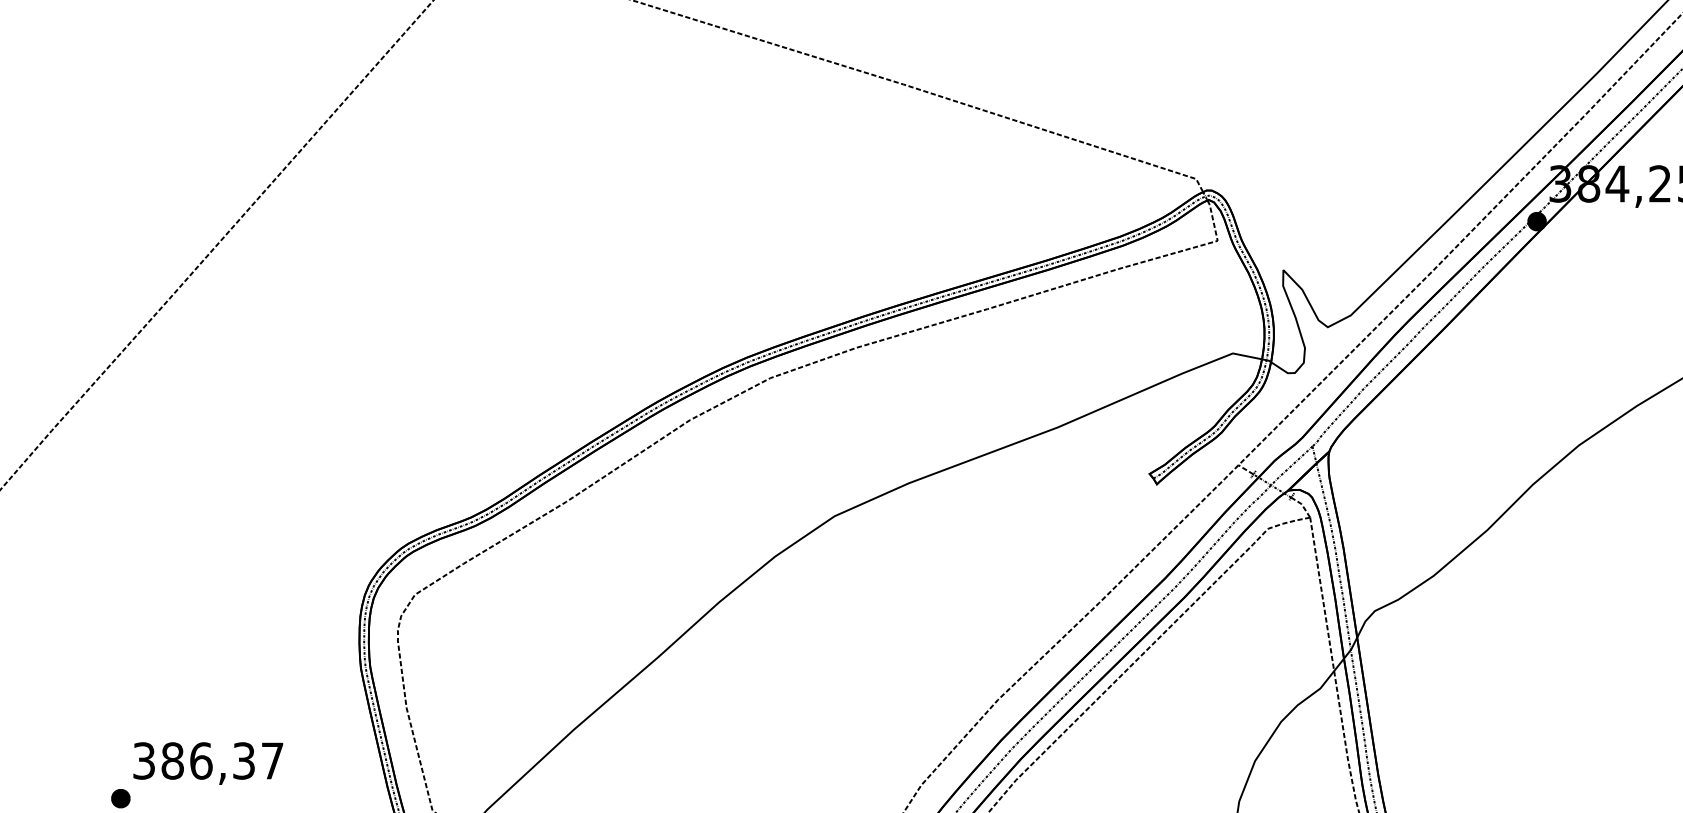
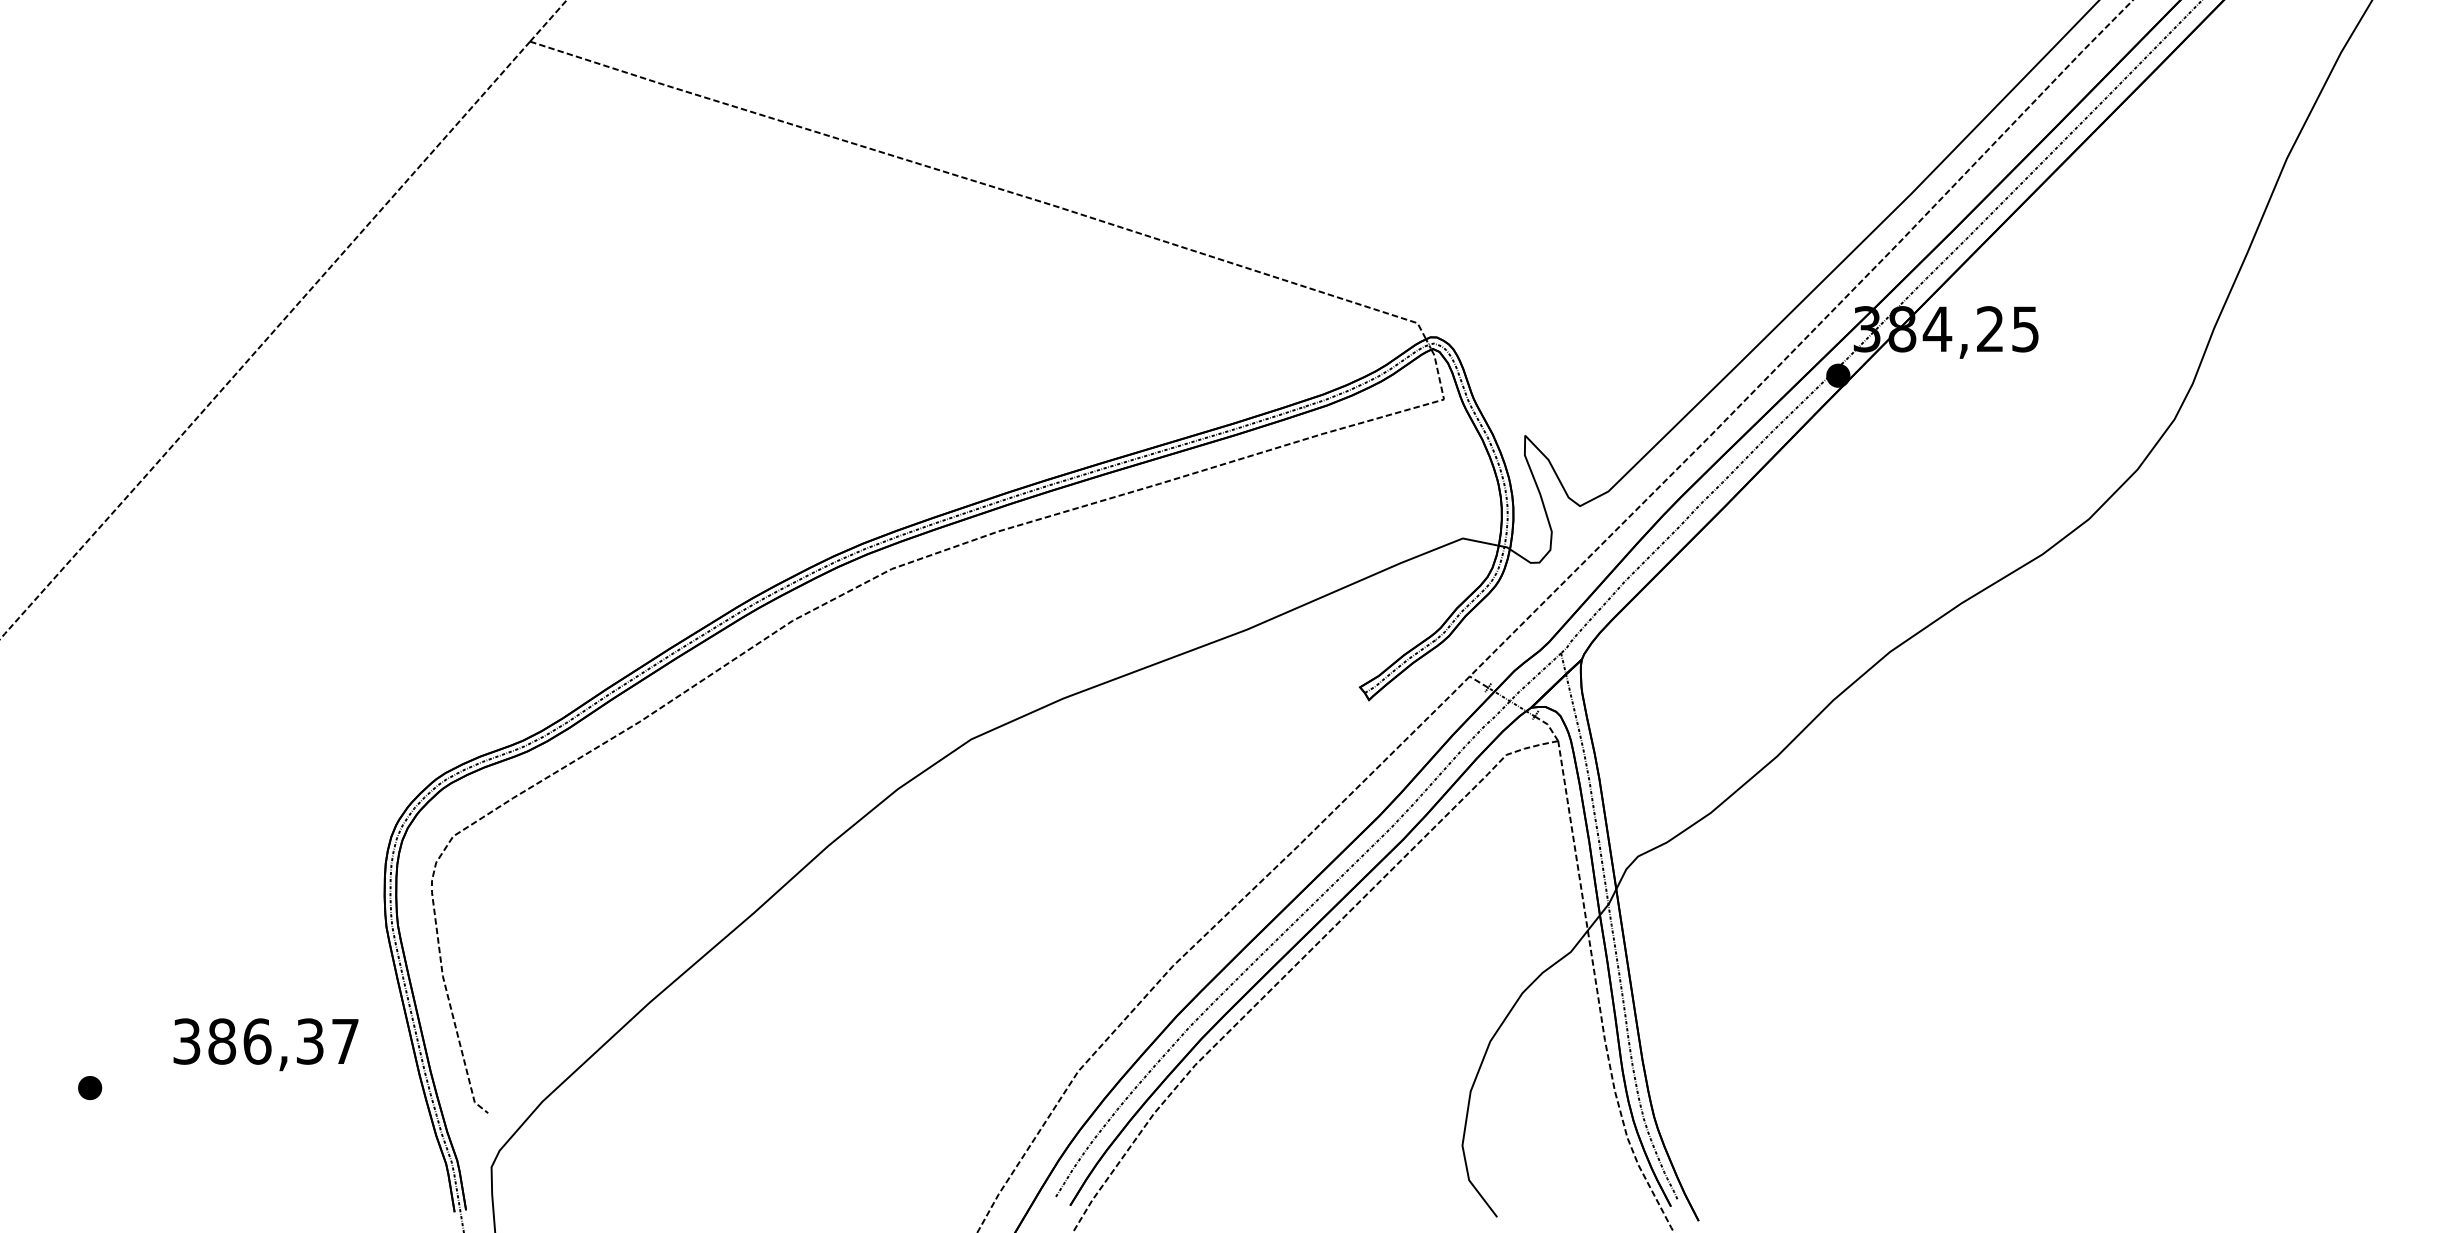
text: (207, 763) -> (265, 1044), moved

